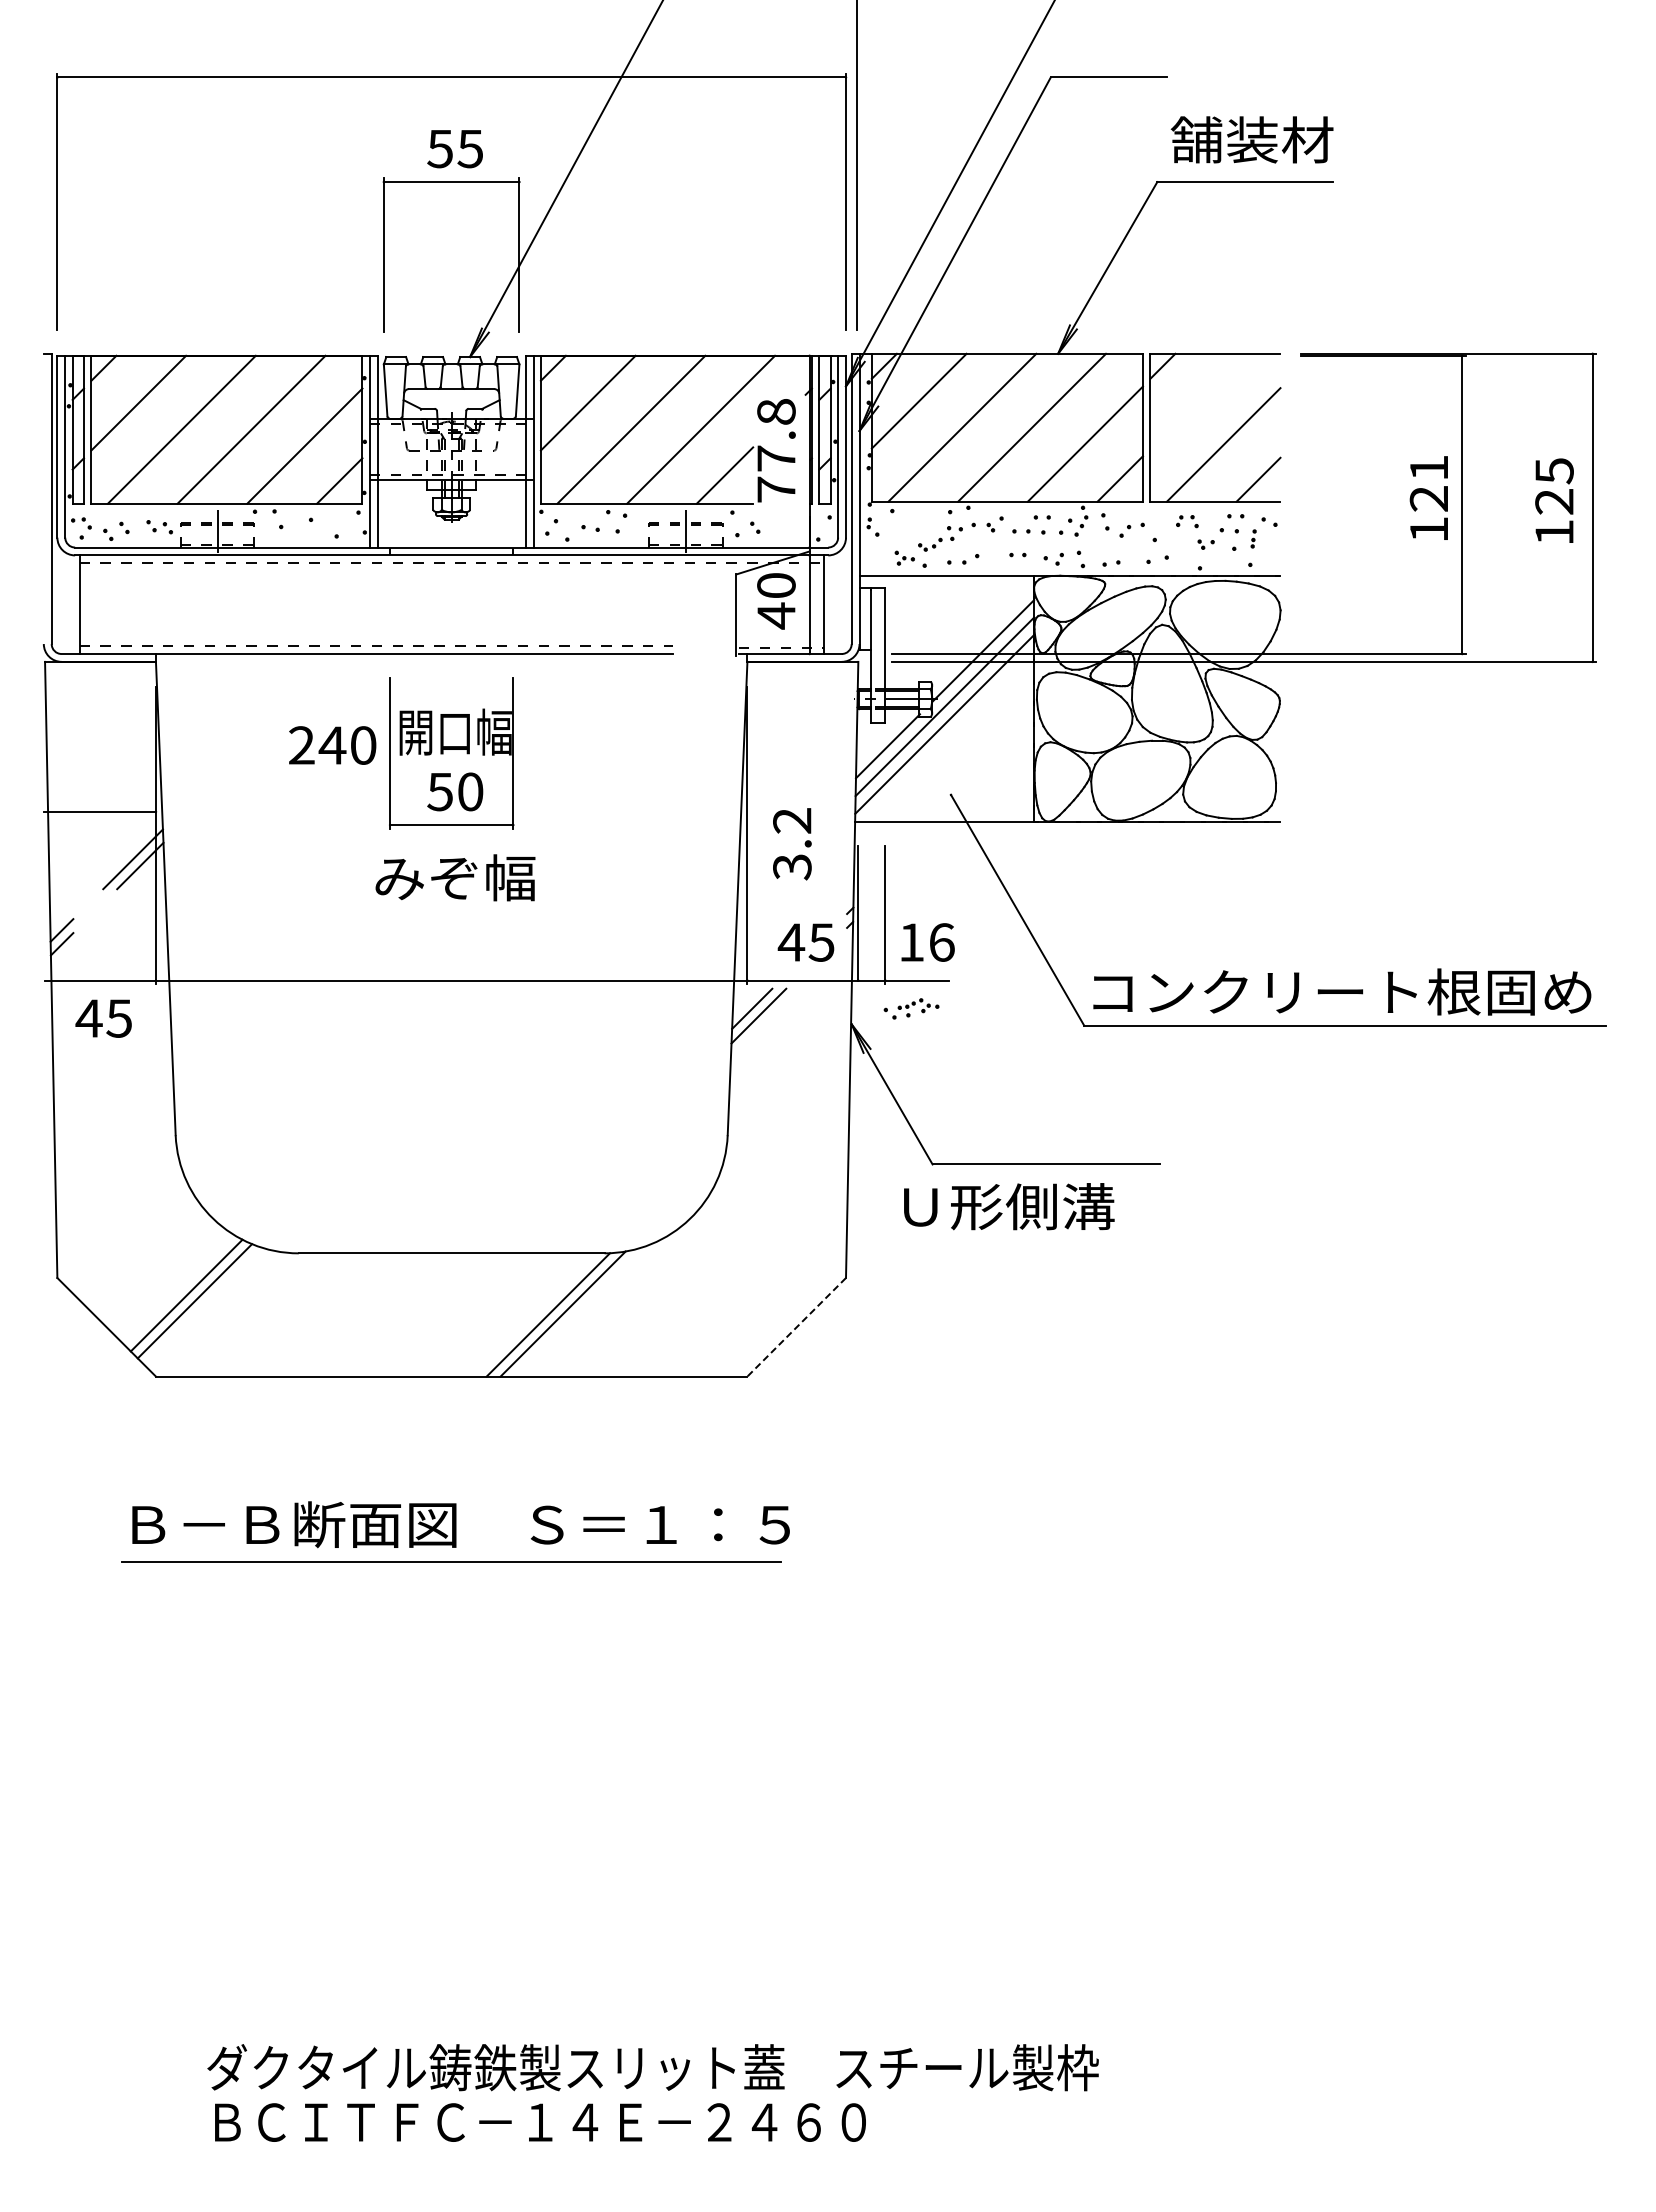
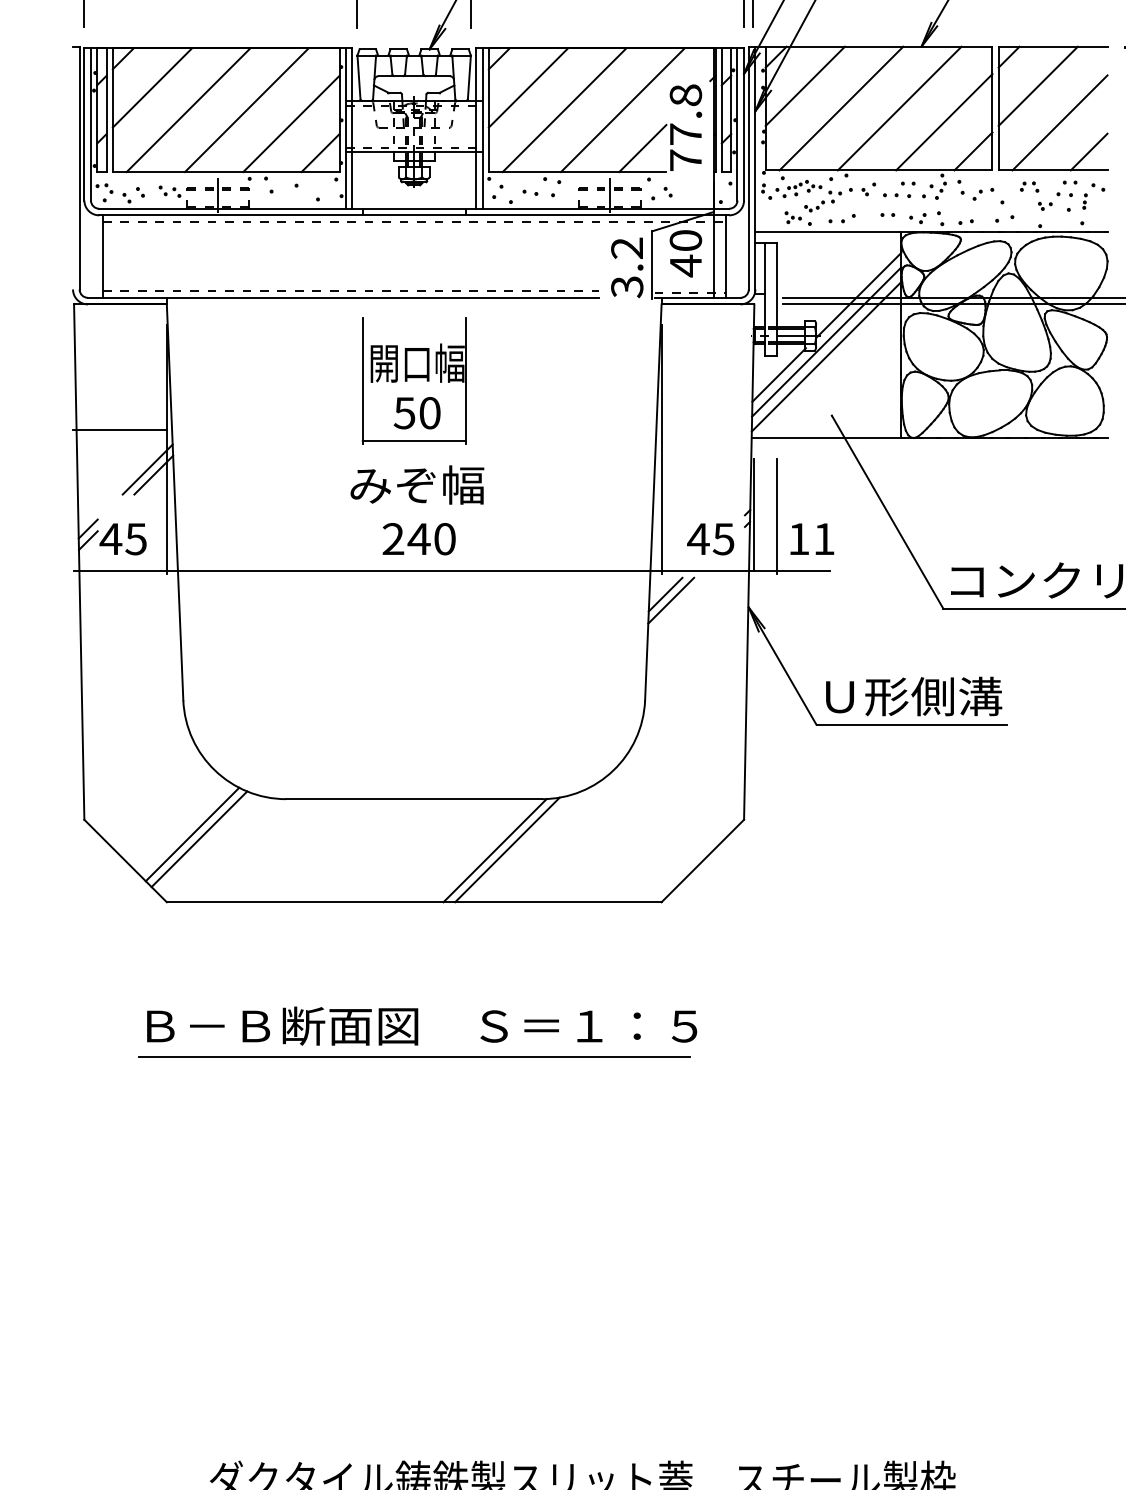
line: (1197, 400) -> (1038, 85), added
text: (332, 745) -> (419, 539), moved
text: (792, 844) -> (627, 268), moved
text: (942, 942) -> (824, 539), 16 -> 11
part: (911, 1008) -> (798, 188), moved
text: (103, 1018) -> (122, 539), moved
text: (1009, 1206) -> (914, 696), moved
line: (796, 1327) -> (702, 861), dashed -> solid

